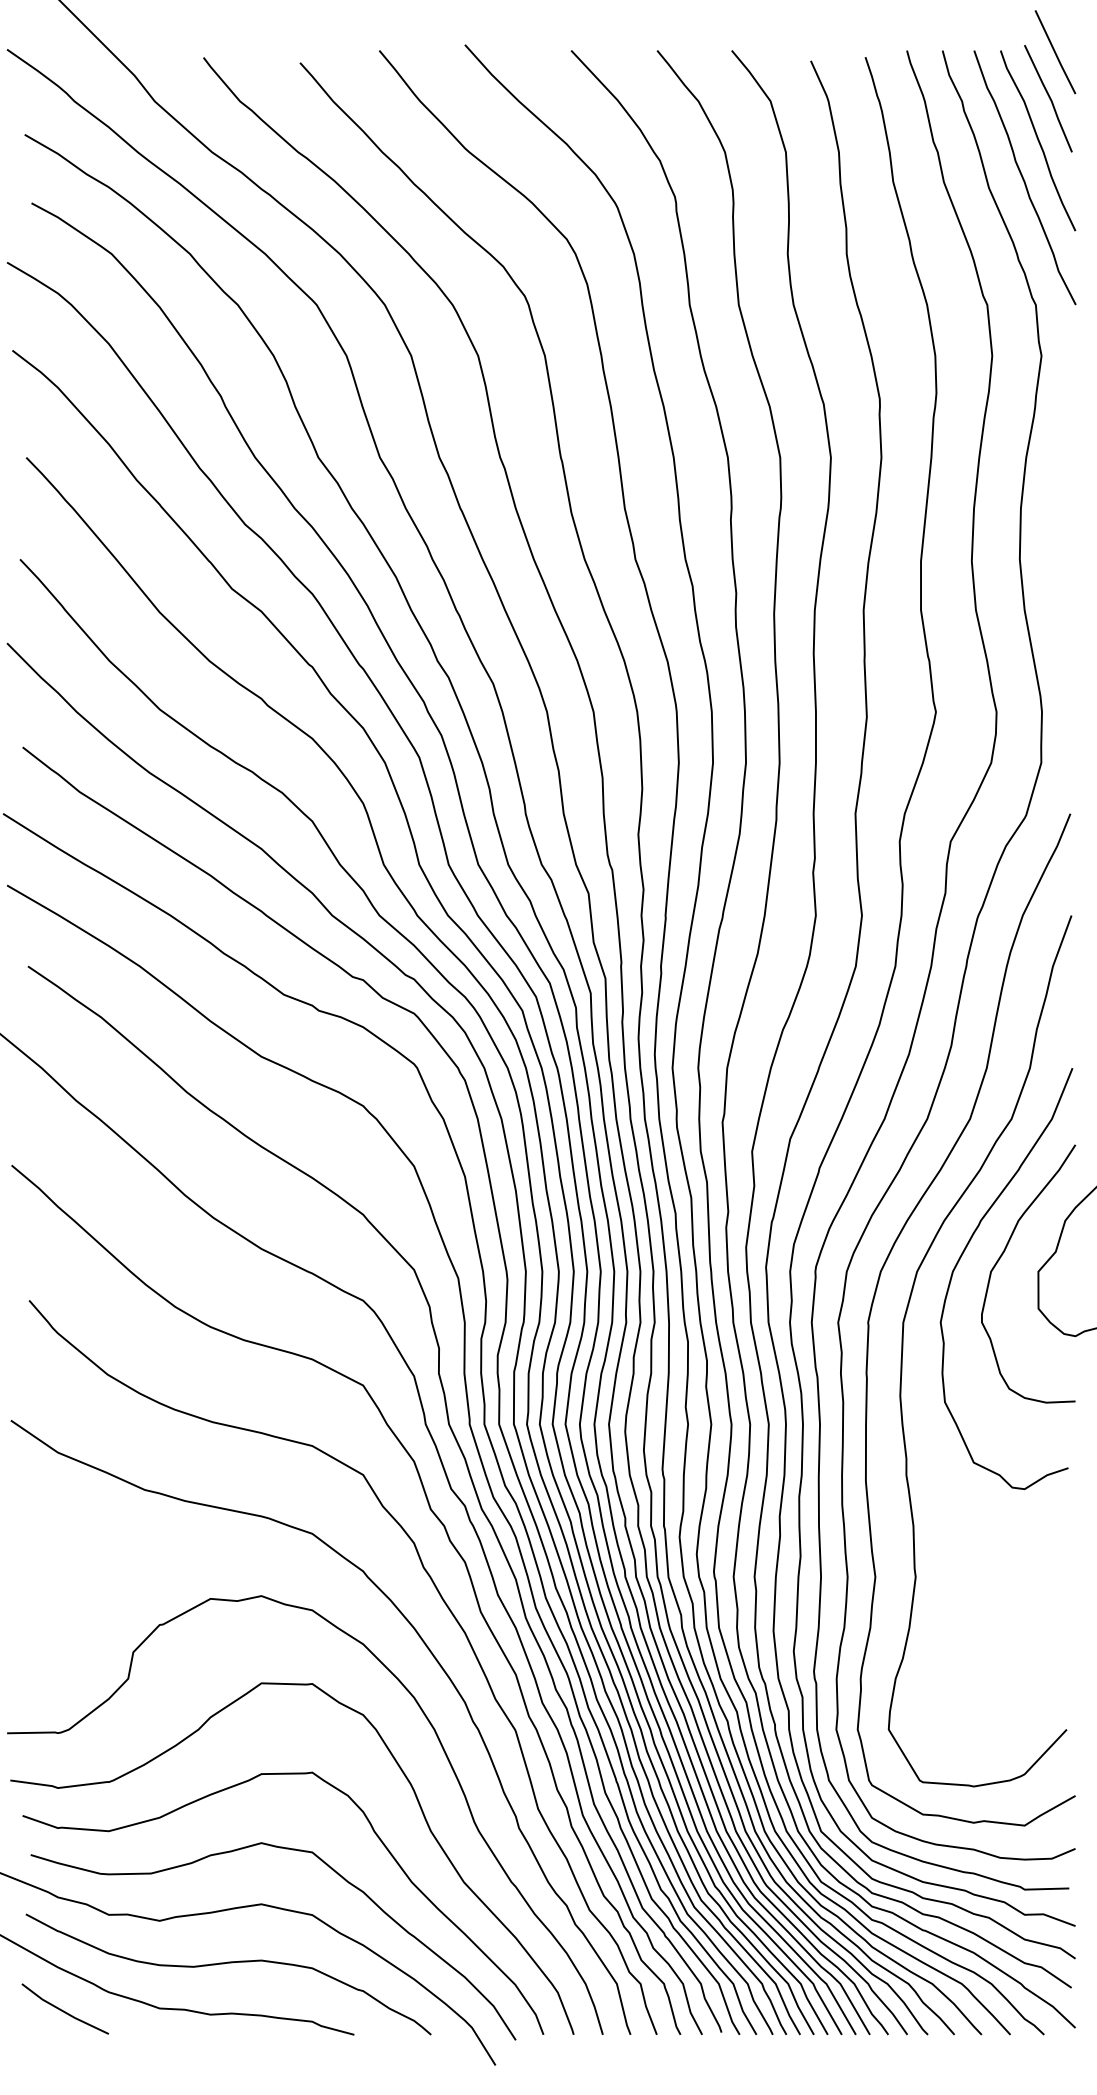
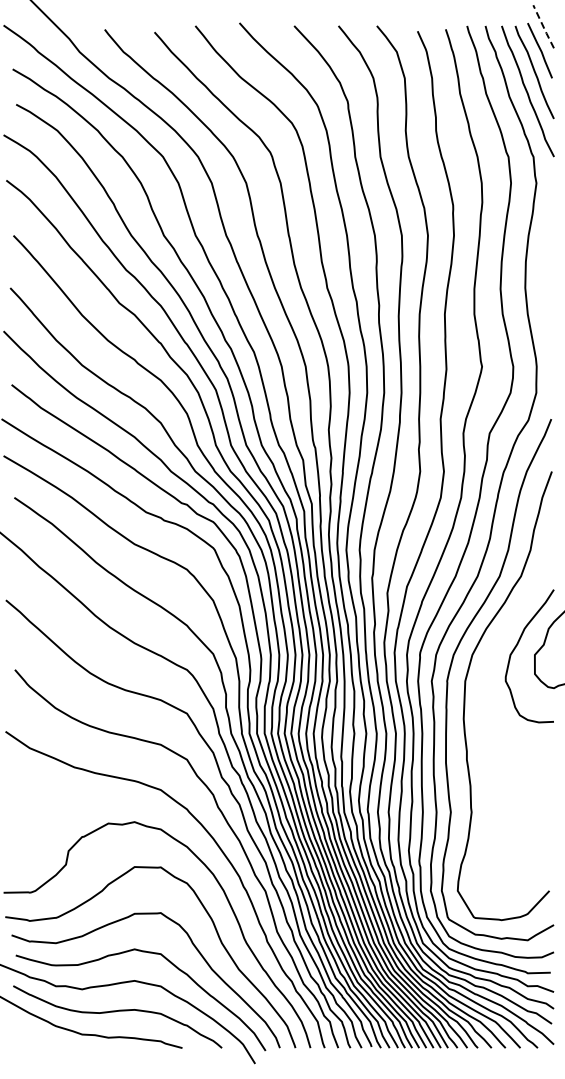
line: (1055, 53) -> (543, 27), solid -> dashed
curve: (963, 1255) -> (496, 646), removed
line: (63, 2008) -> (32, 1034), removed

